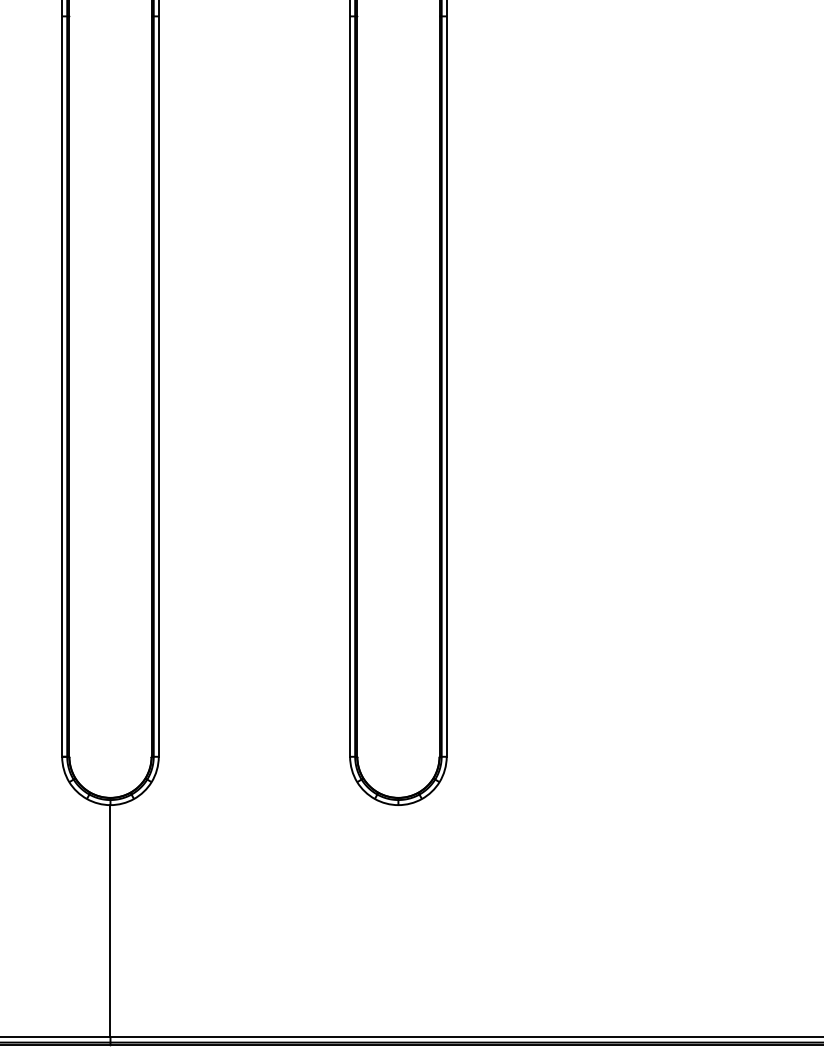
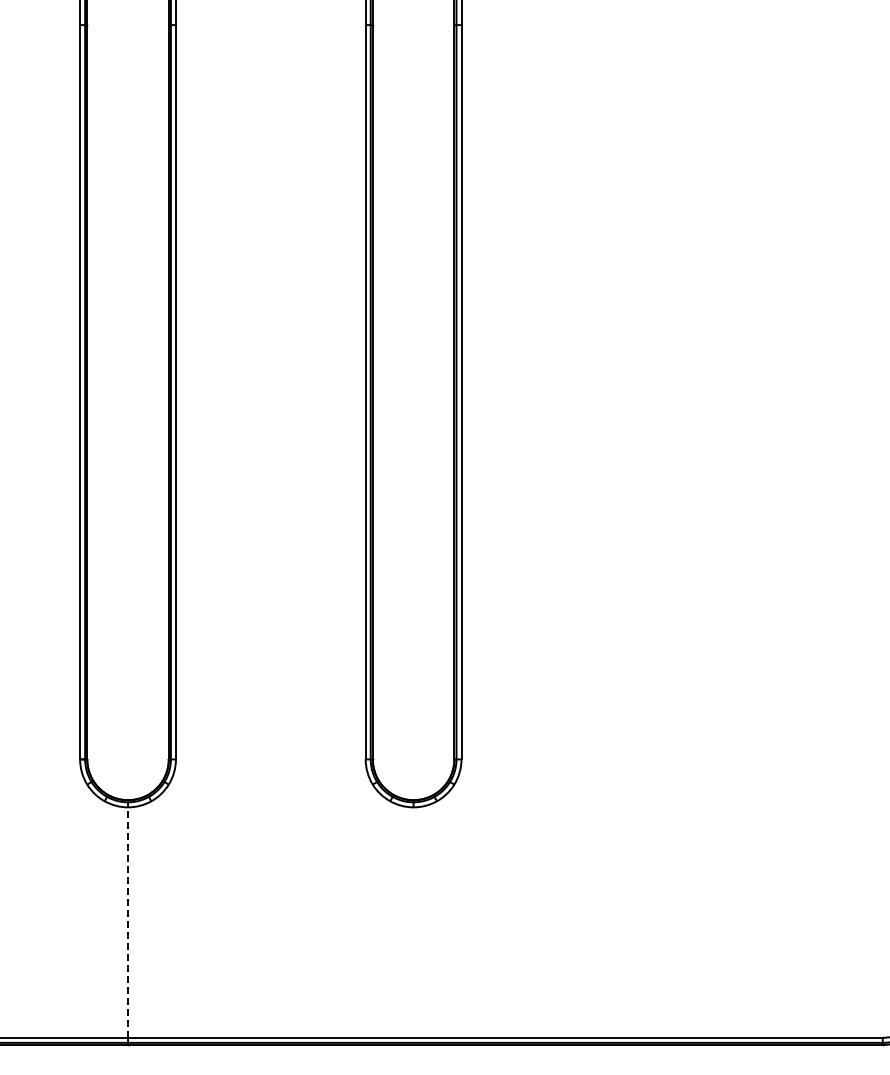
line: (110, 921) -> (128, 922), solid -> dashed

